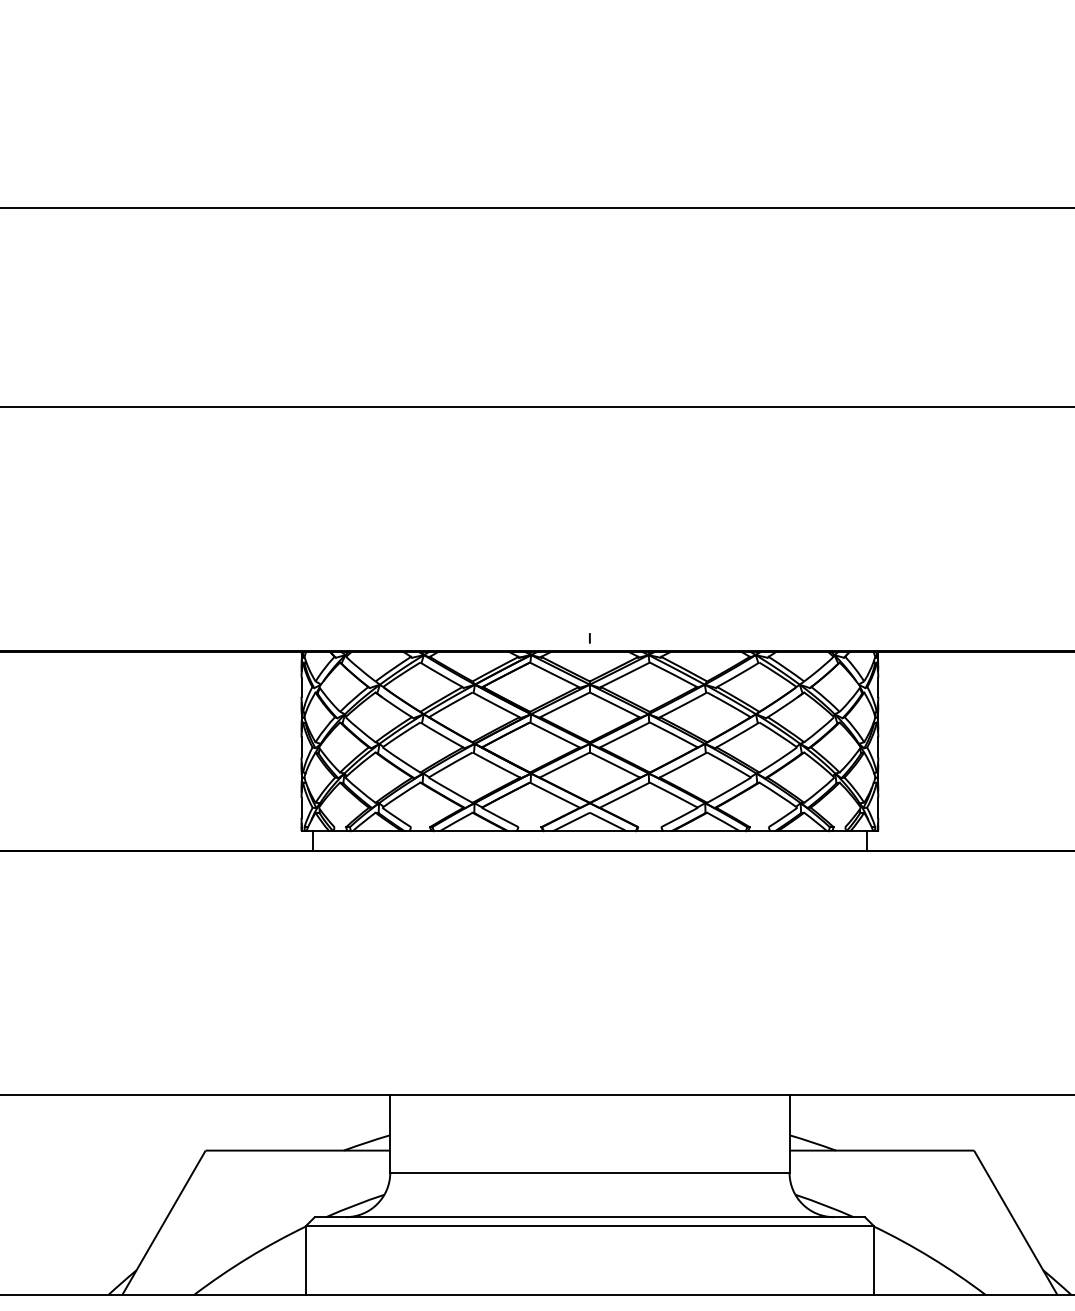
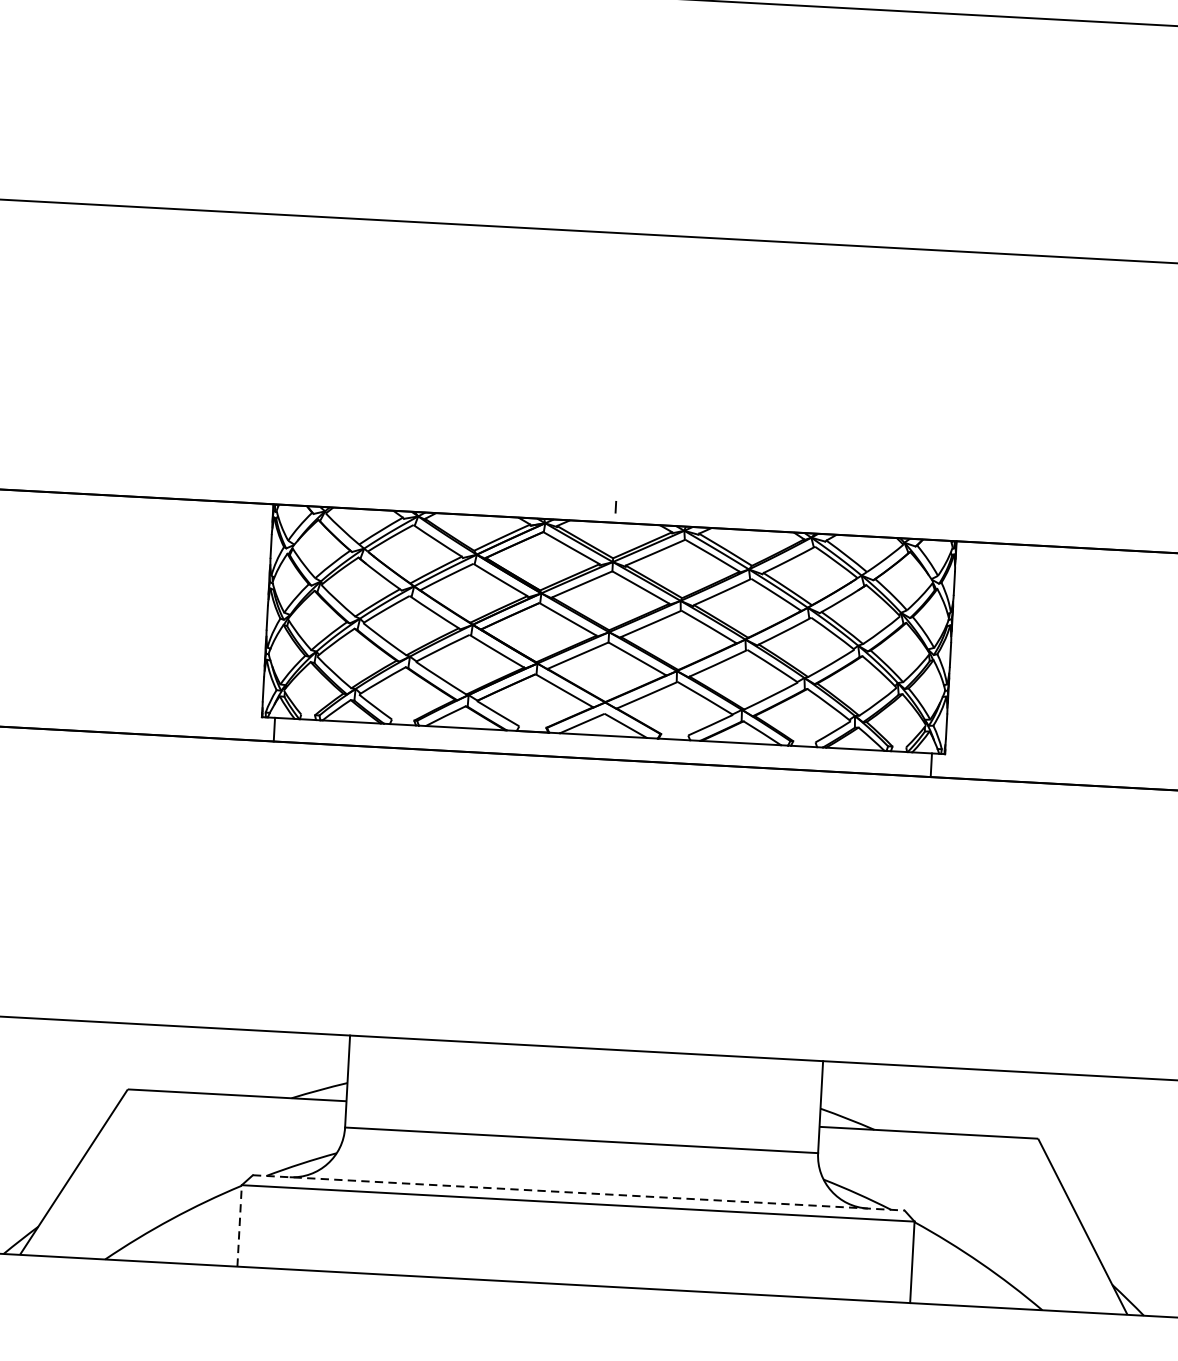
line: (590, 1217) -> (579, 1193), solid -> dashed
line: (305, 1259) -> (239, 1224), solid -> dashed

